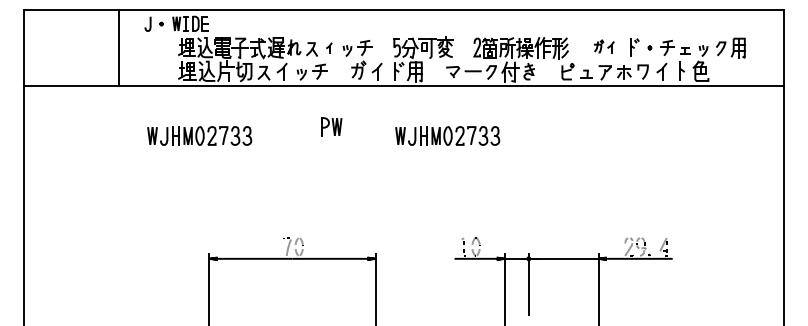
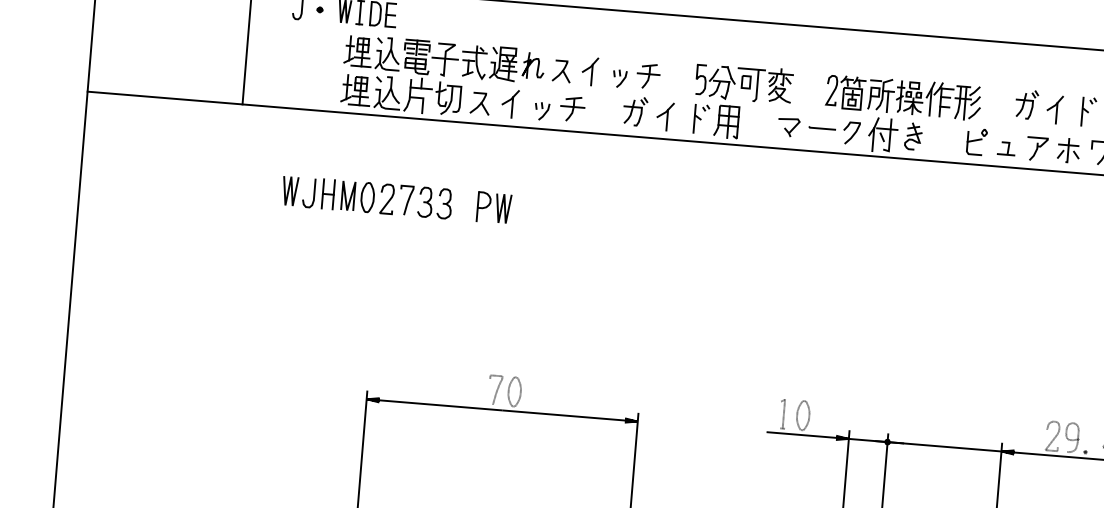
part: (603, 46) -> (1038, 105), size x1.43
part: (329, 47) -> (590, 70), size x1.67
part: (331, 126) -> (494, 207), moved
part: (447, 135) -> (771, 229), removed

